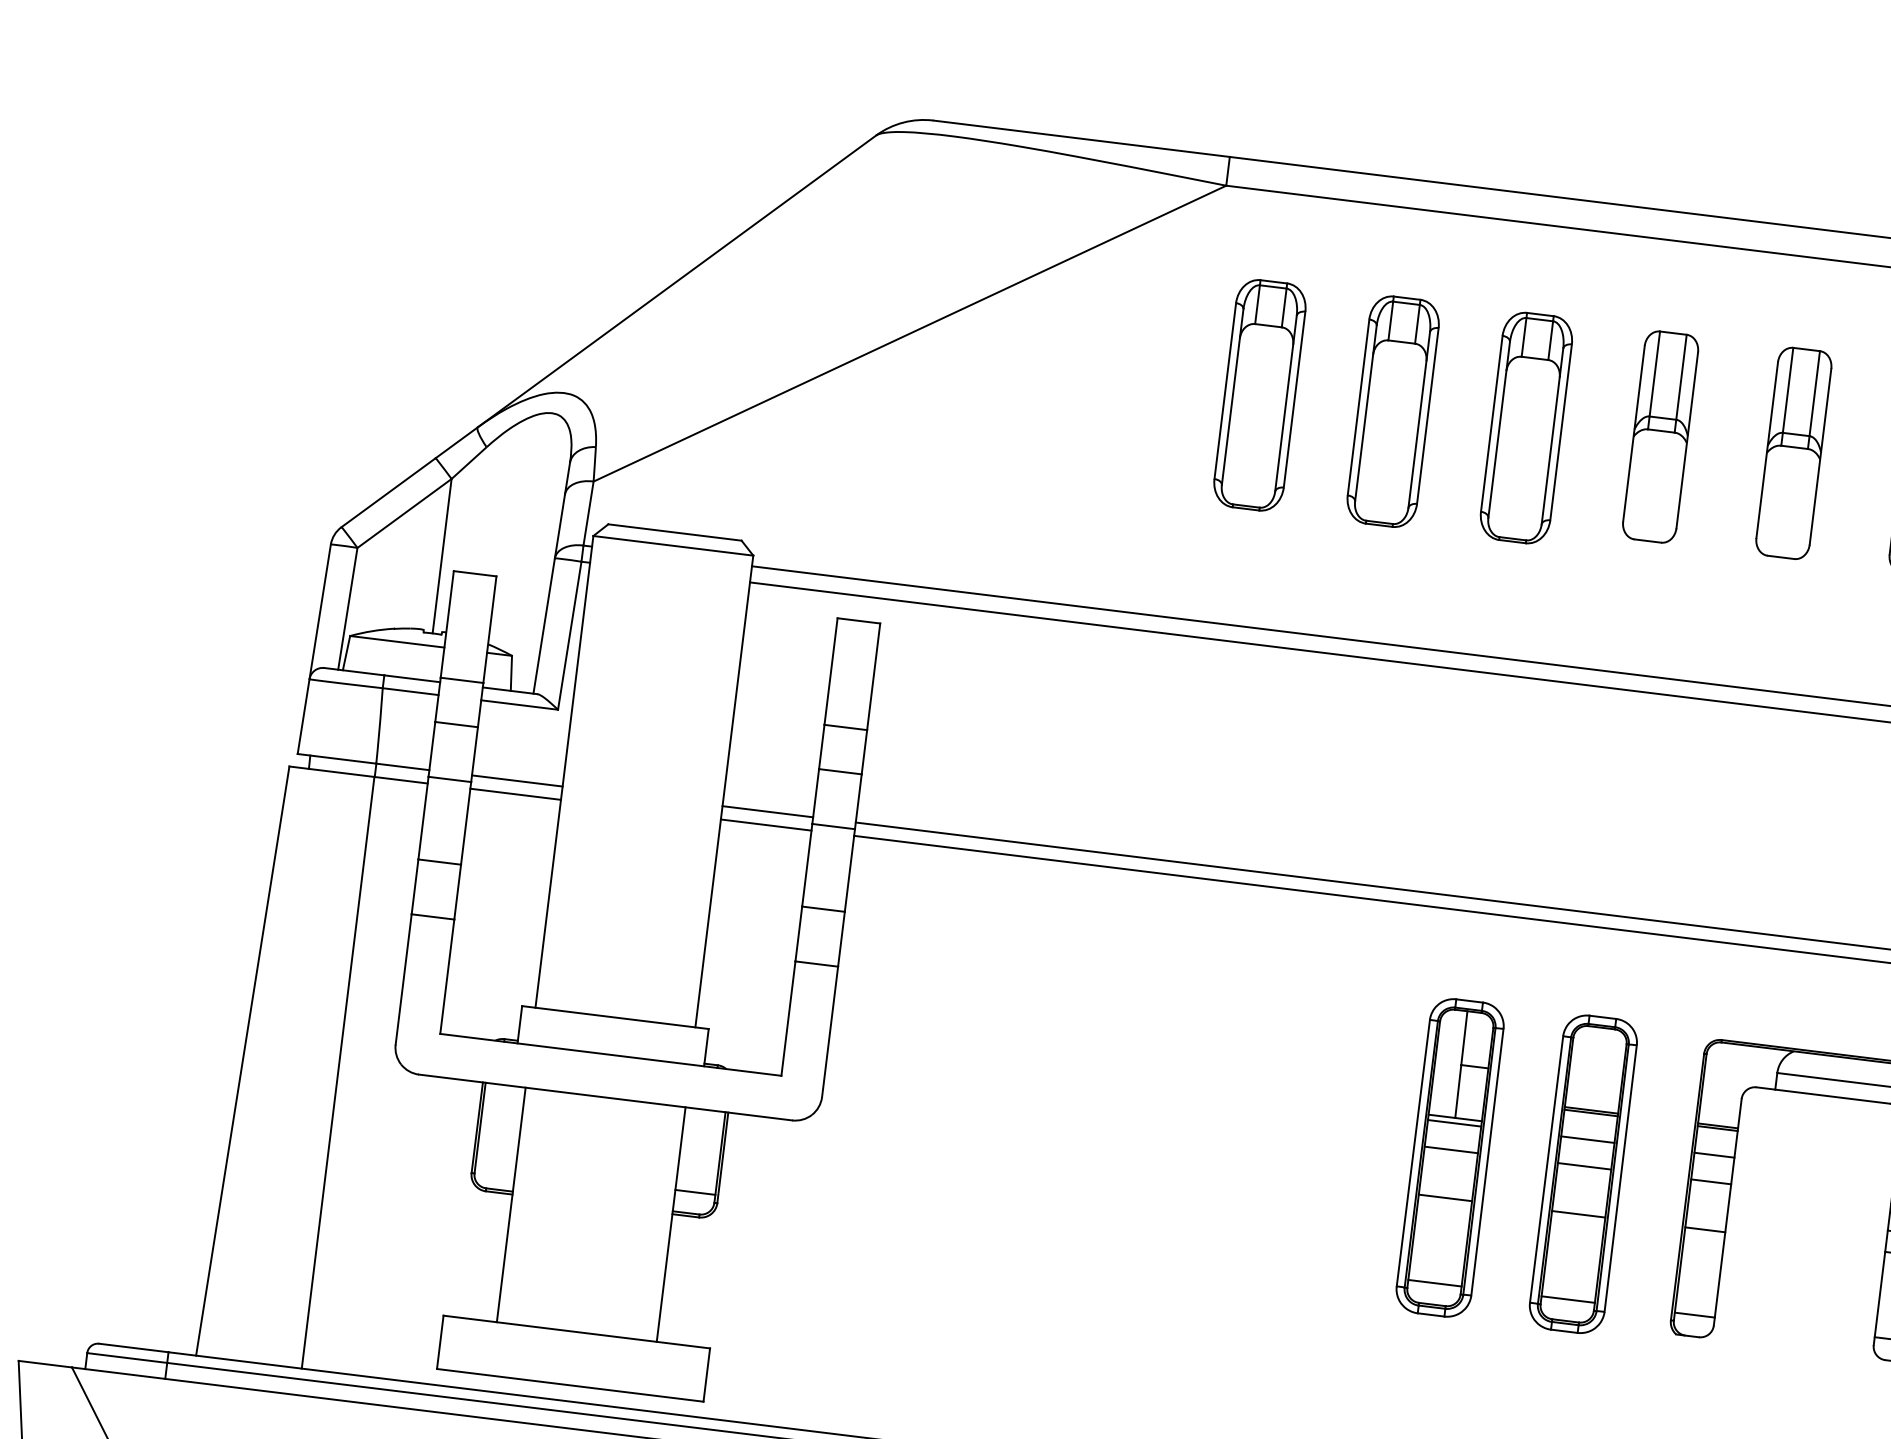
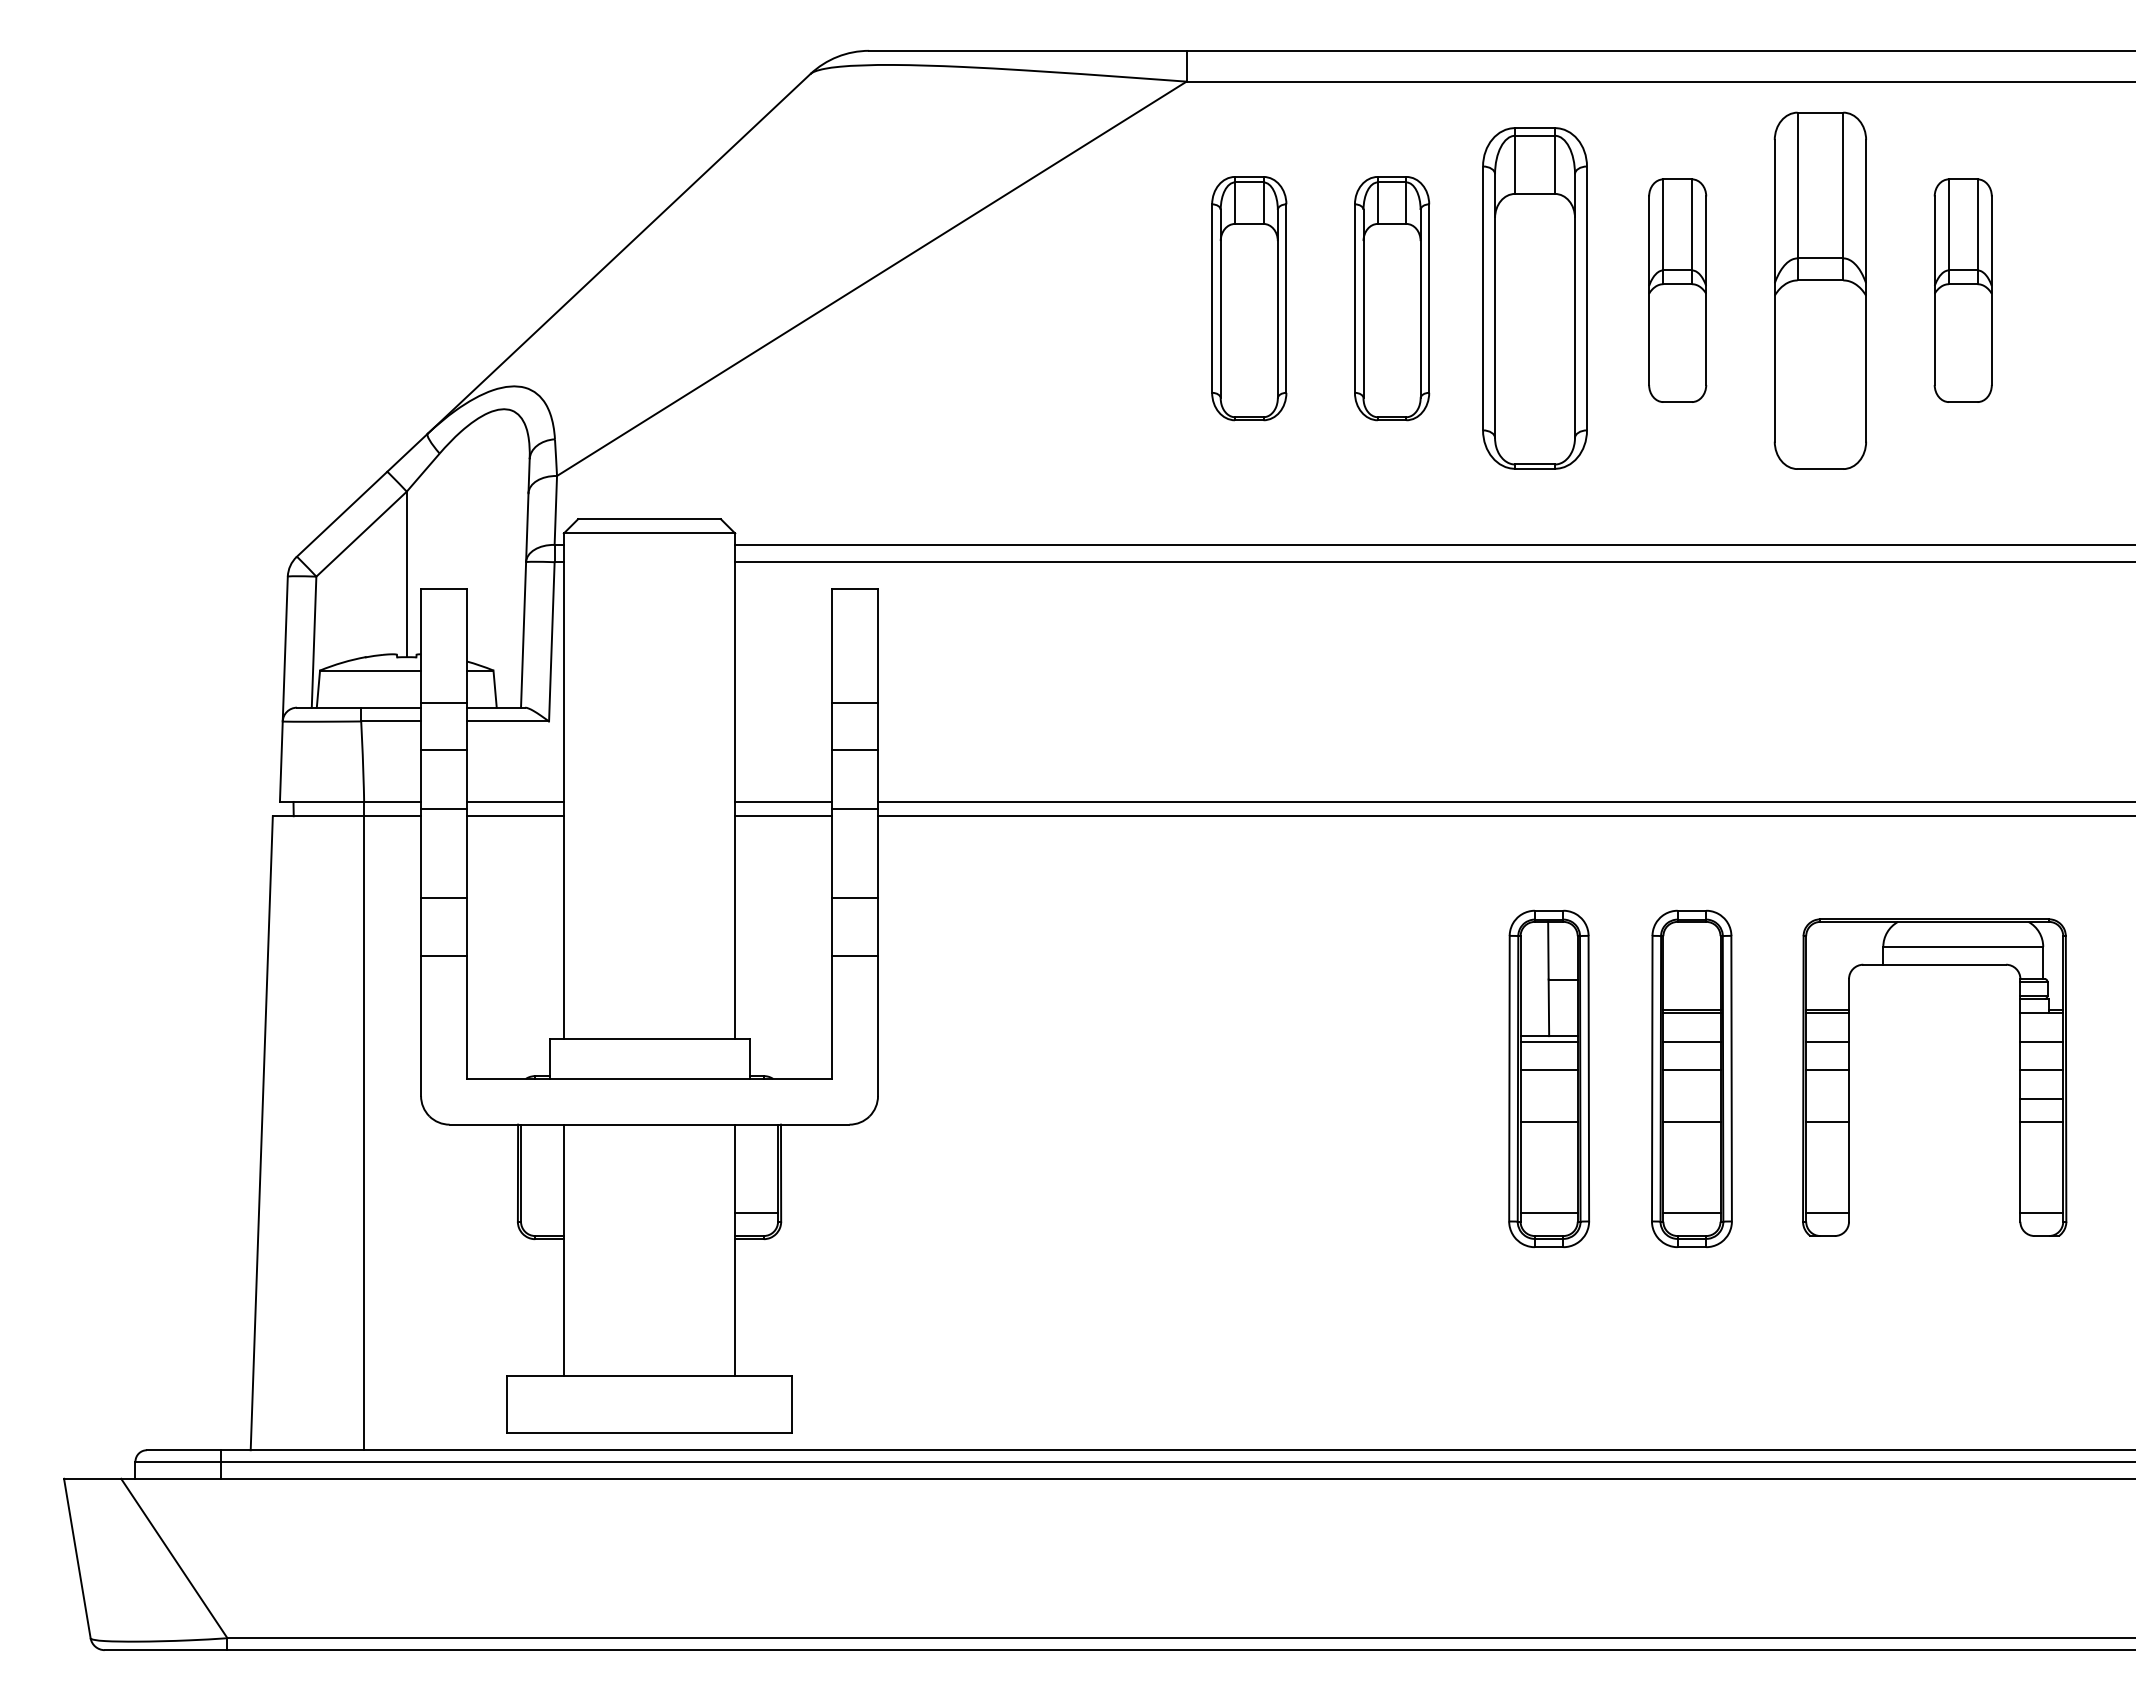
part: (1526, 427) -> (1534, 298), size x1.4
part: (1793, 453) -> (1820, 290), size x1.6

